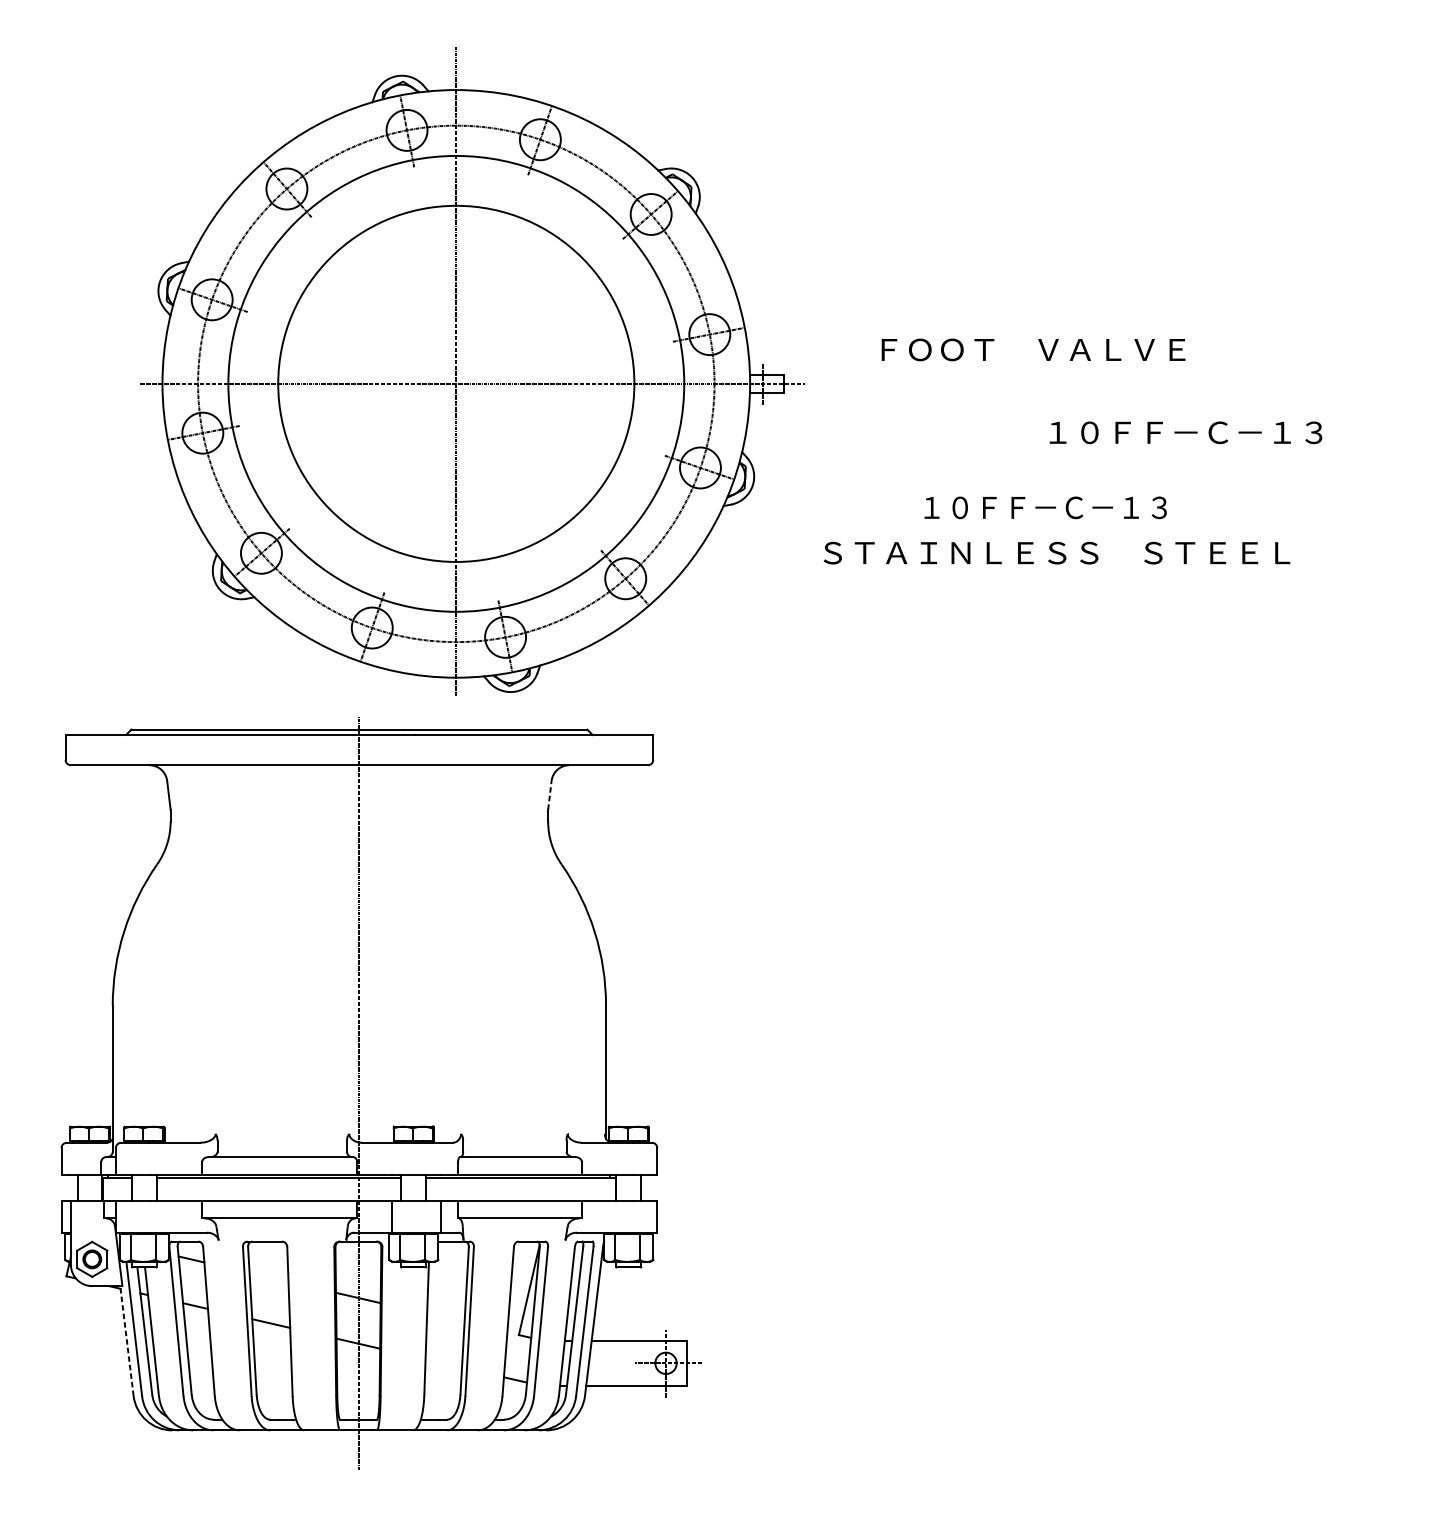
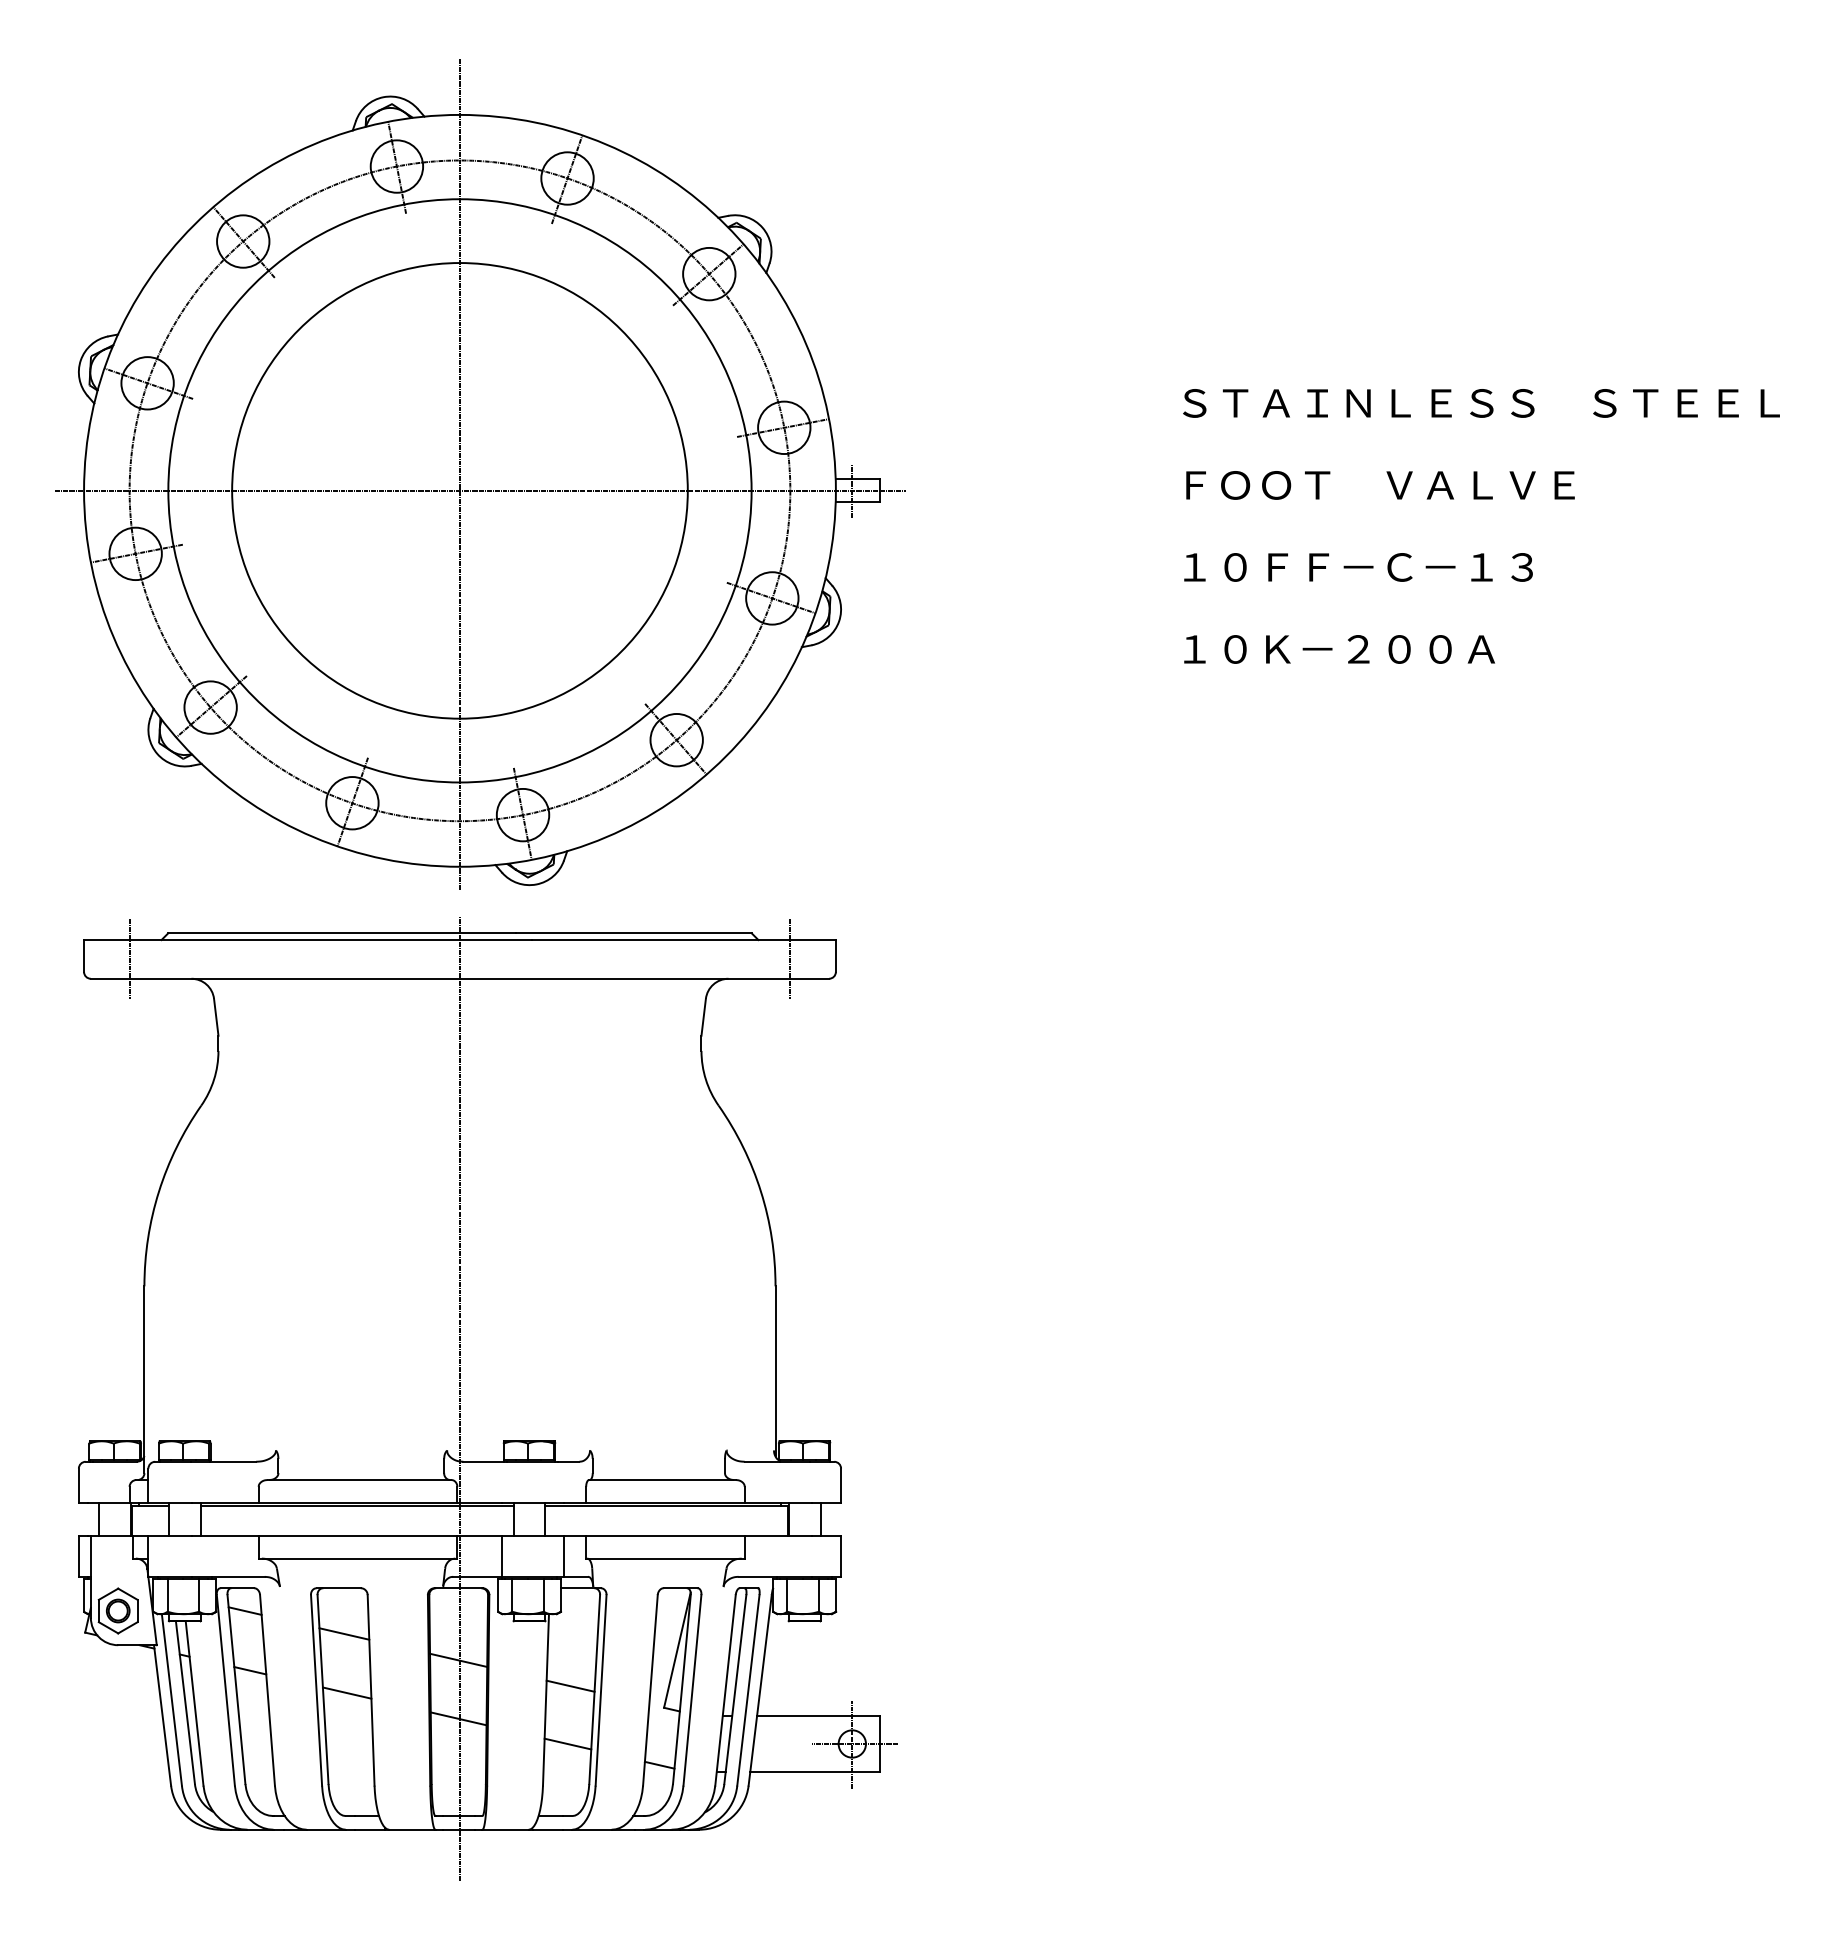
text: (1033, 350) -> (1380, 485), moved
part: (472, 371) -> (480, 474), moved
text: (1185, 432) -> (1358, 567), moved
text: (1046, 507) -> (1339, 649), １０ＦＦ－Ｃ－１３ -> １０Ｋ－２００Ａ
text: (1056, 553) -> (1481, 403), moved
line: (101, 750) -> (129, 959), added
line: (617, 750) -> (790, 959), added
line: (549, 795) -> (703, 1017), dashed -> solid
line: (269, 1276) -> (344, 1633), added
line: (445, 1317) -> (570, 1685), added
line: (126, 1341) -> (162, 1715), dashed -> solid
line: (443, 1362) -> (567, 1743), added

